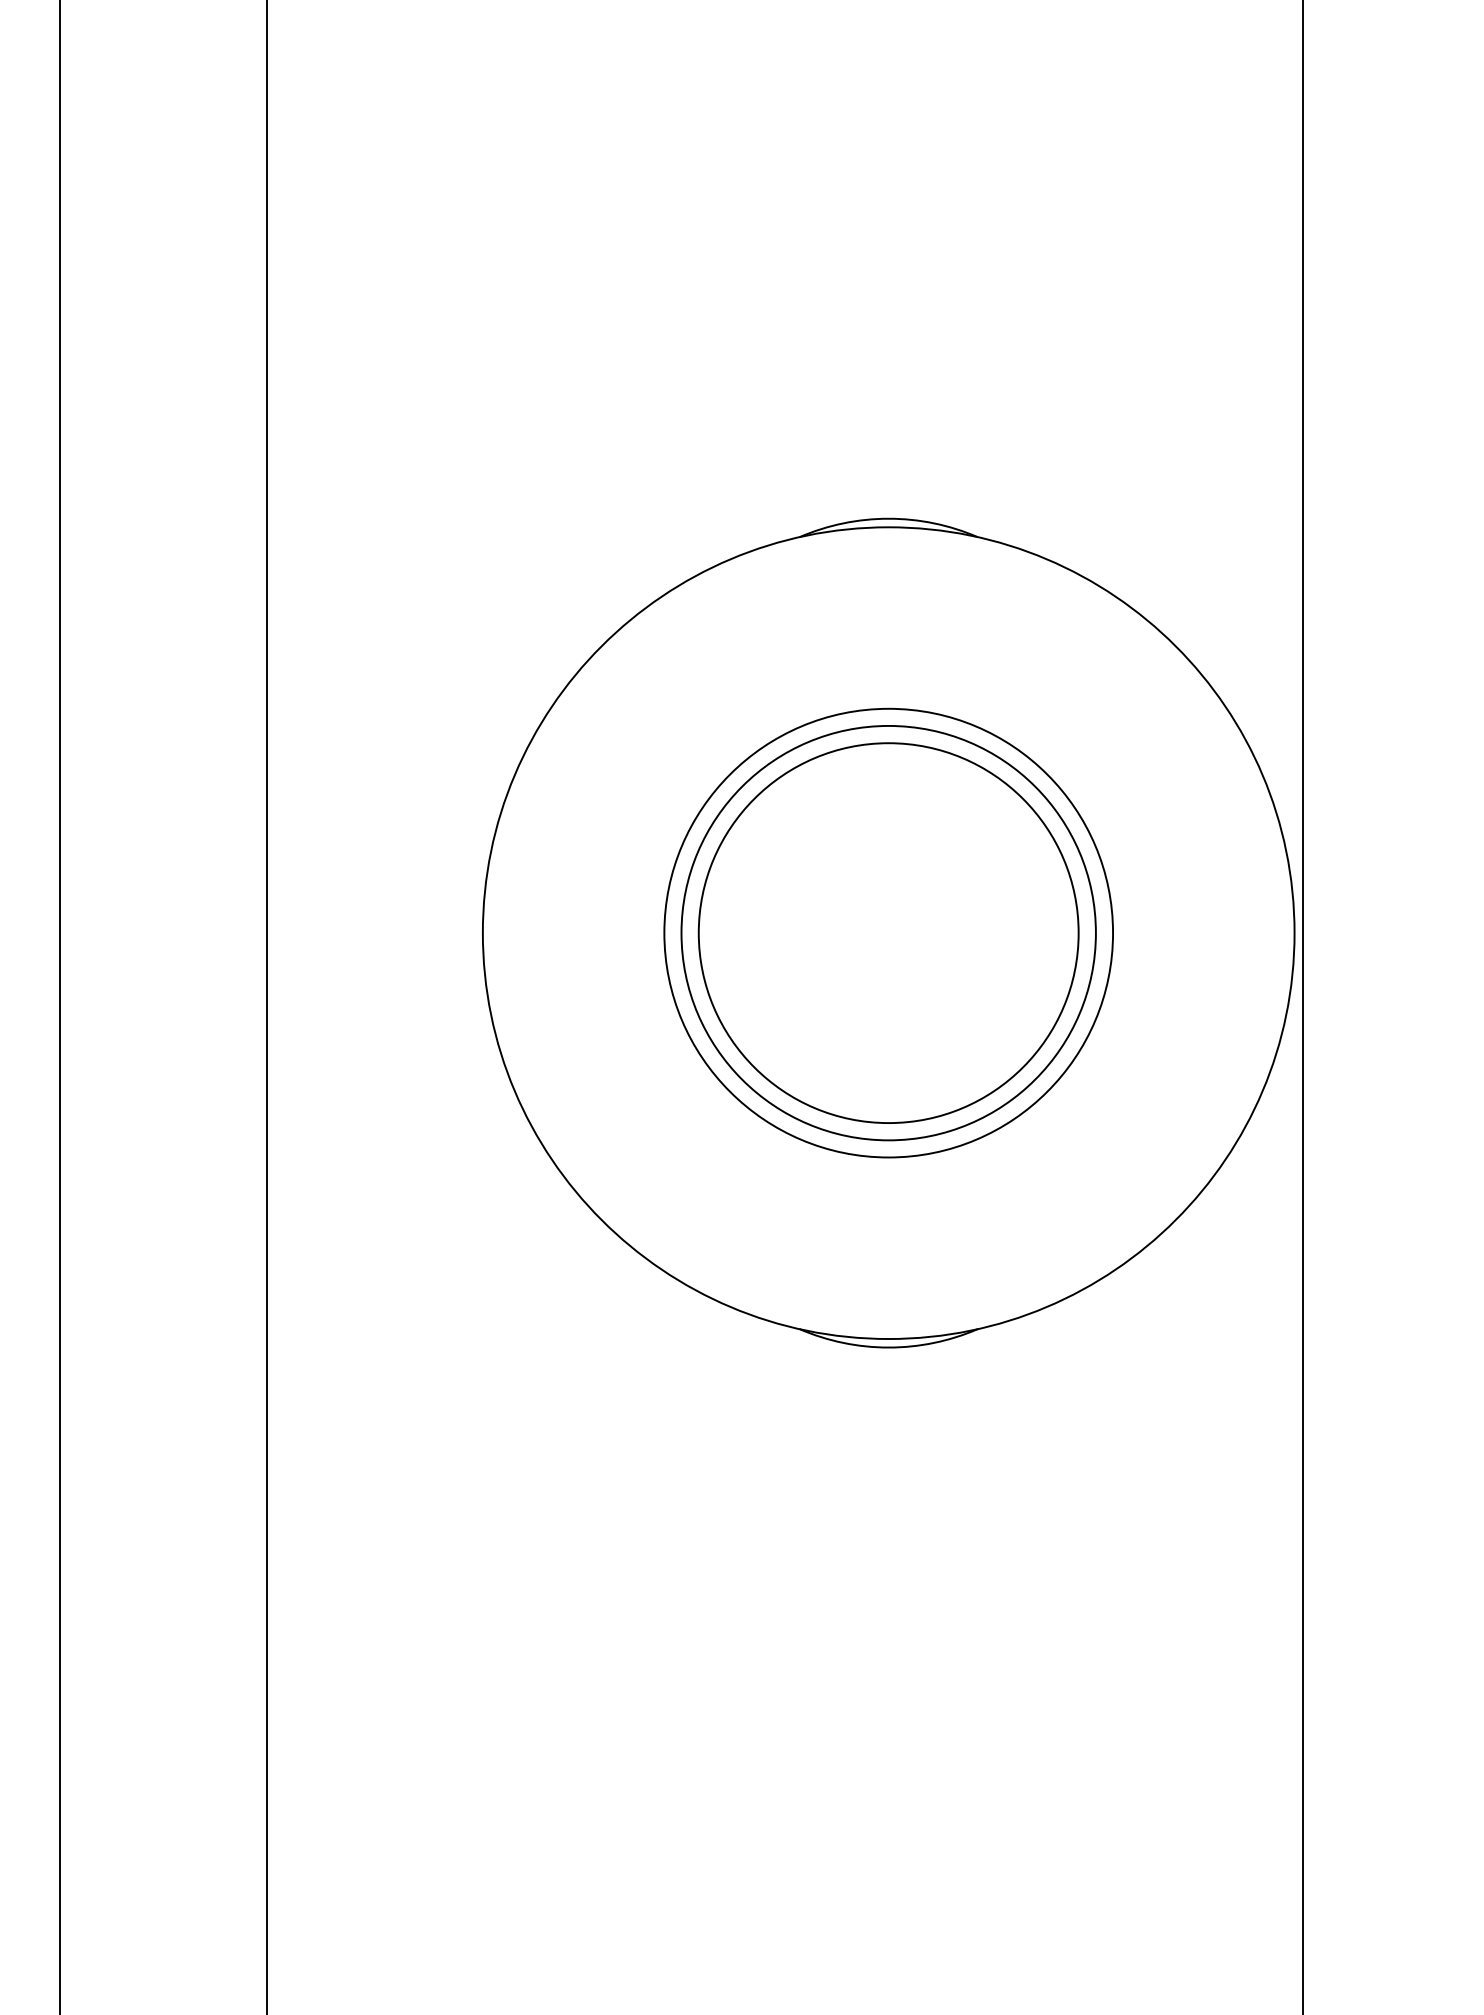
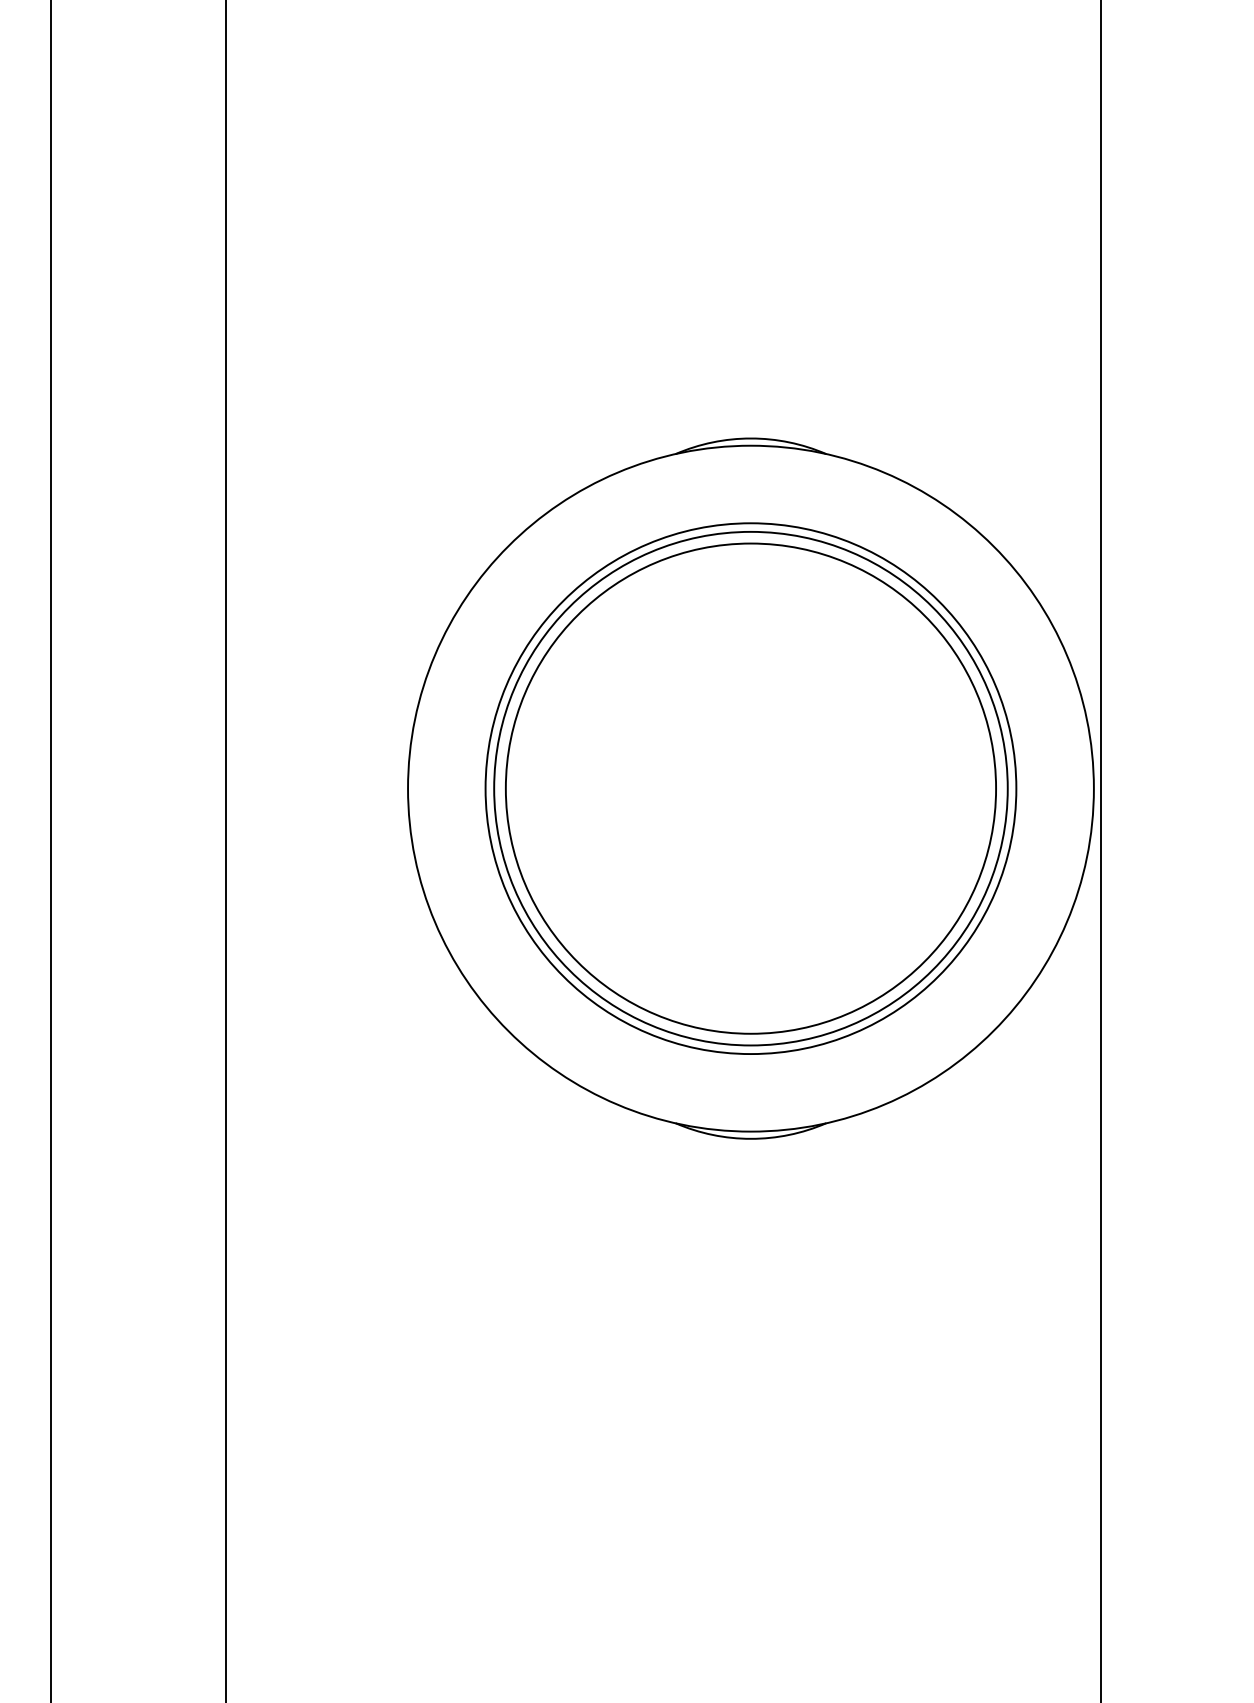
circle: (888, 932) -> (750, 788), size x1.4
circle: (888, 932) -> (750, 788), size x1.4
circle: (888, 933) -> (750, 788), size x1.6

